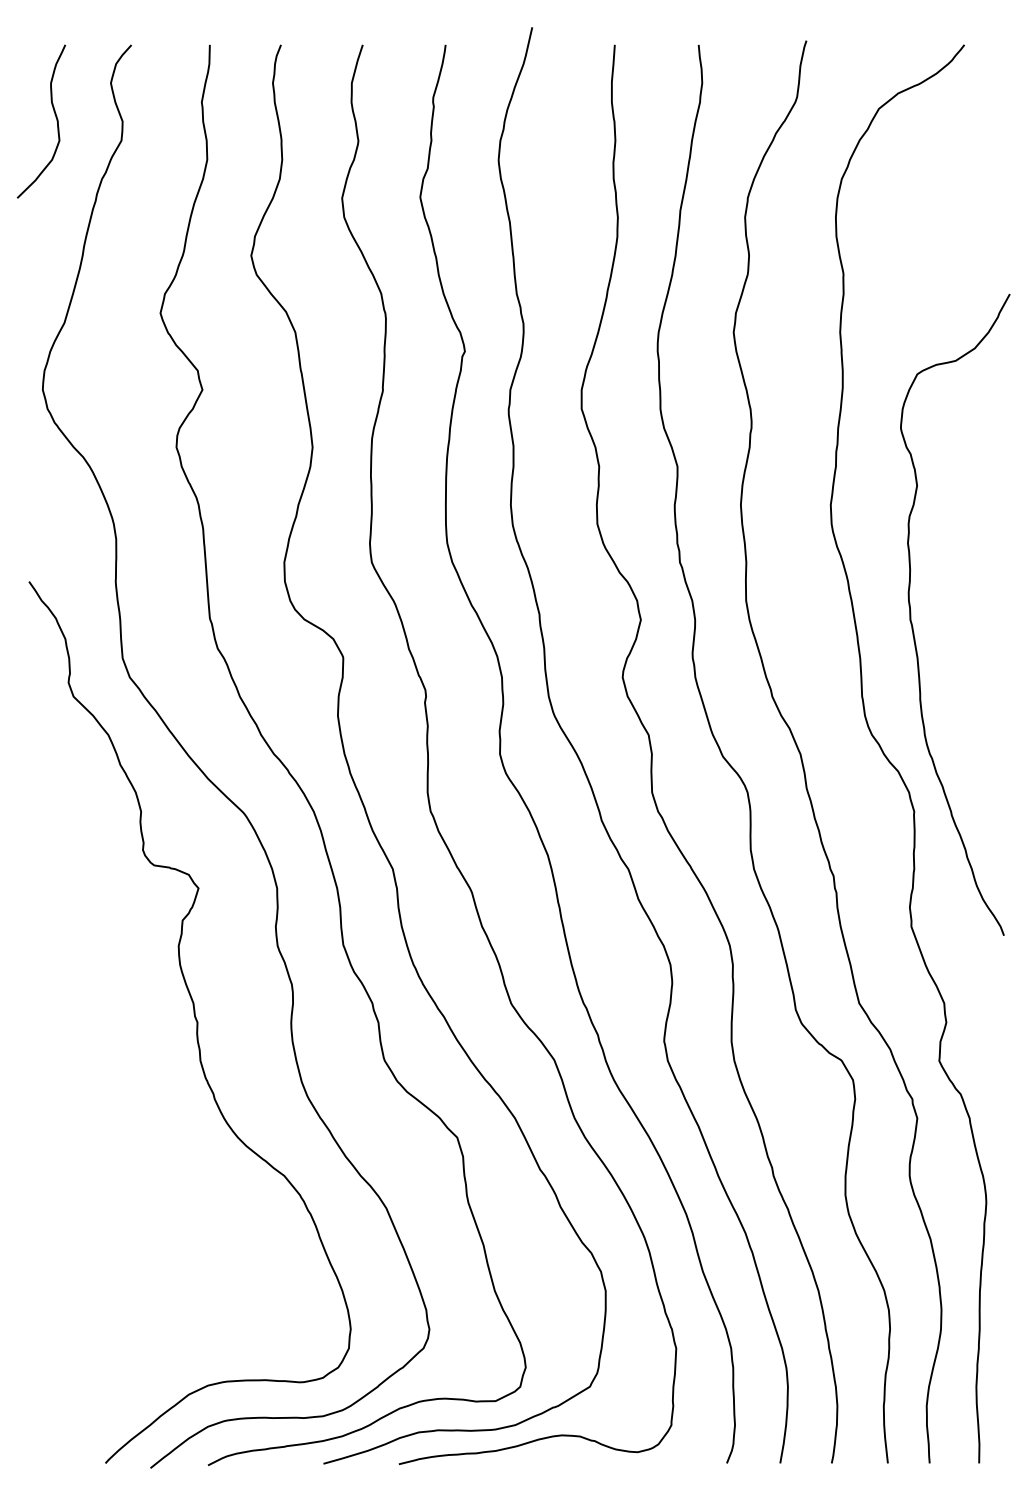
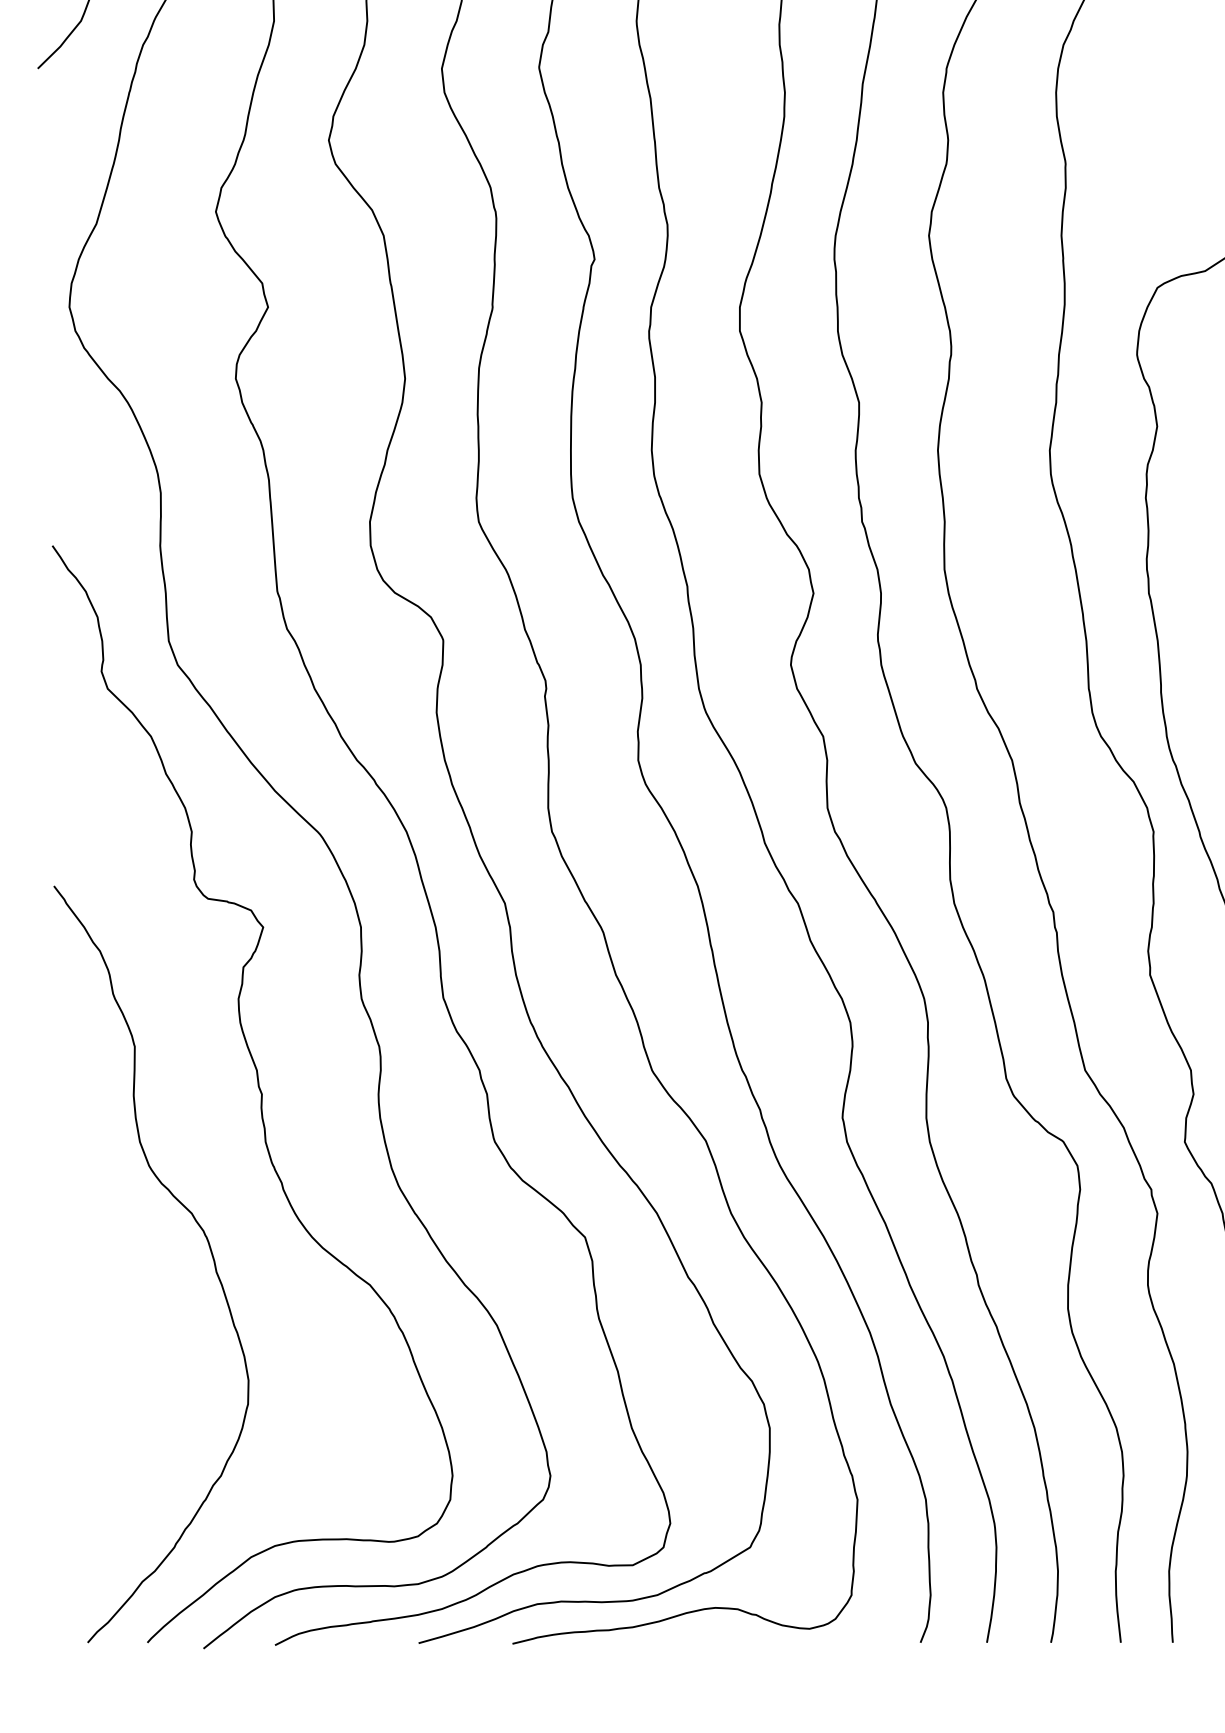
curve: (154, 1145) -> (208, 1247), added

